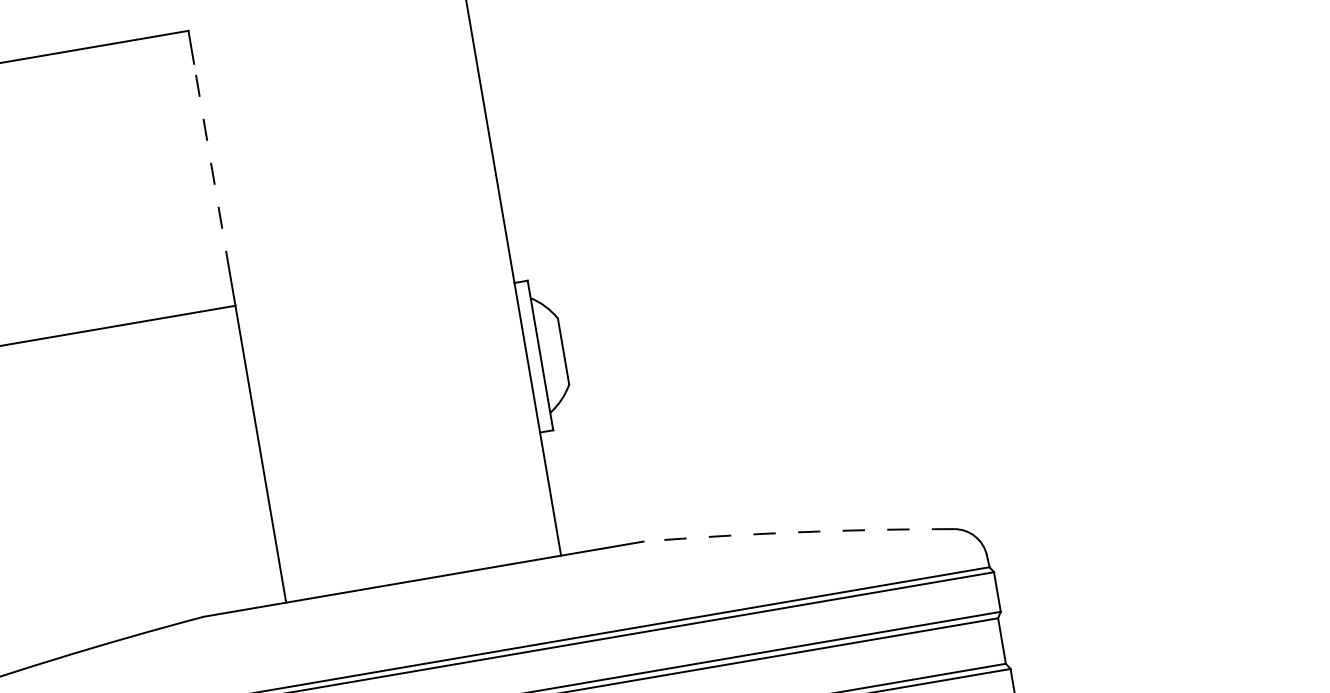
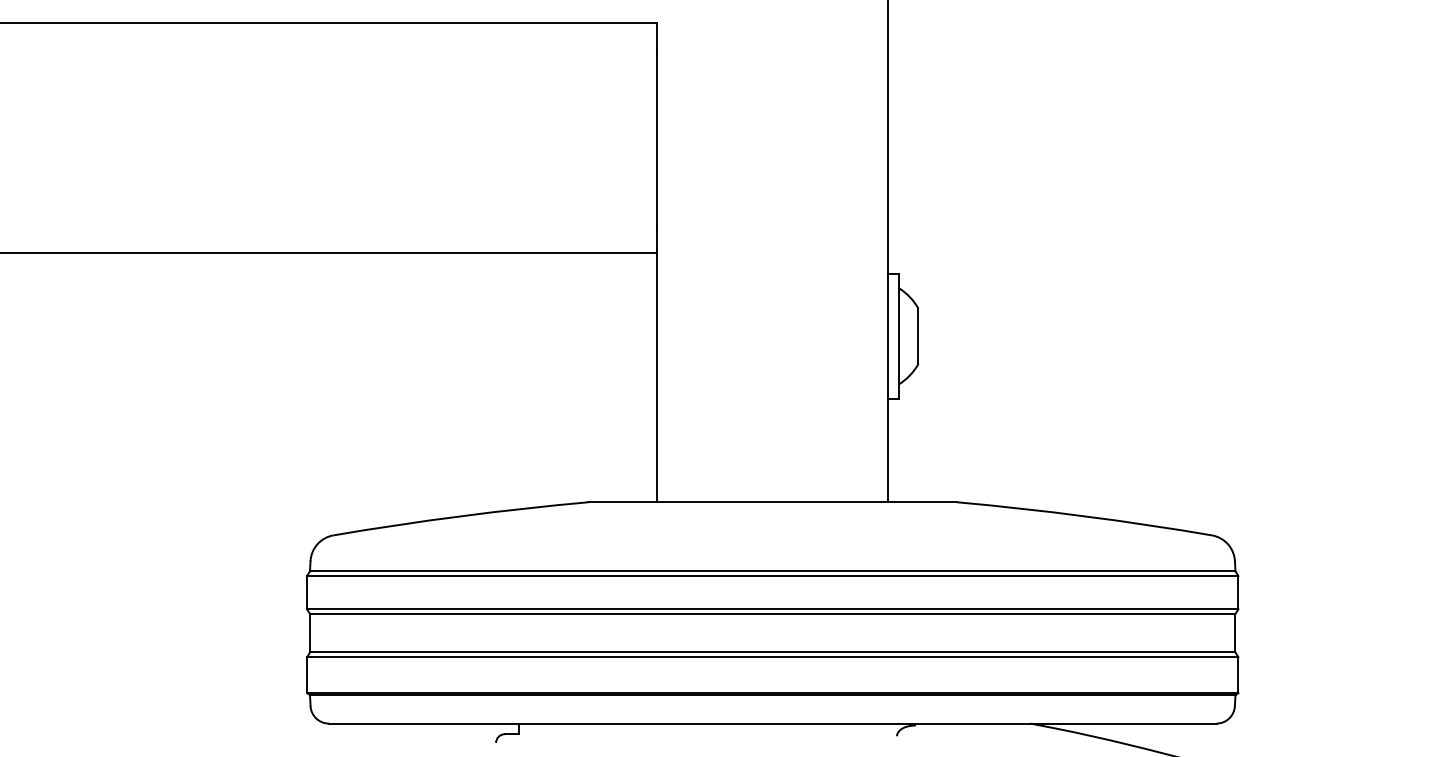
line: (212, 168) -> (657, 138), dashed -> solid
arc: (798, 532) -> (1084, 516), dashed -> solid

